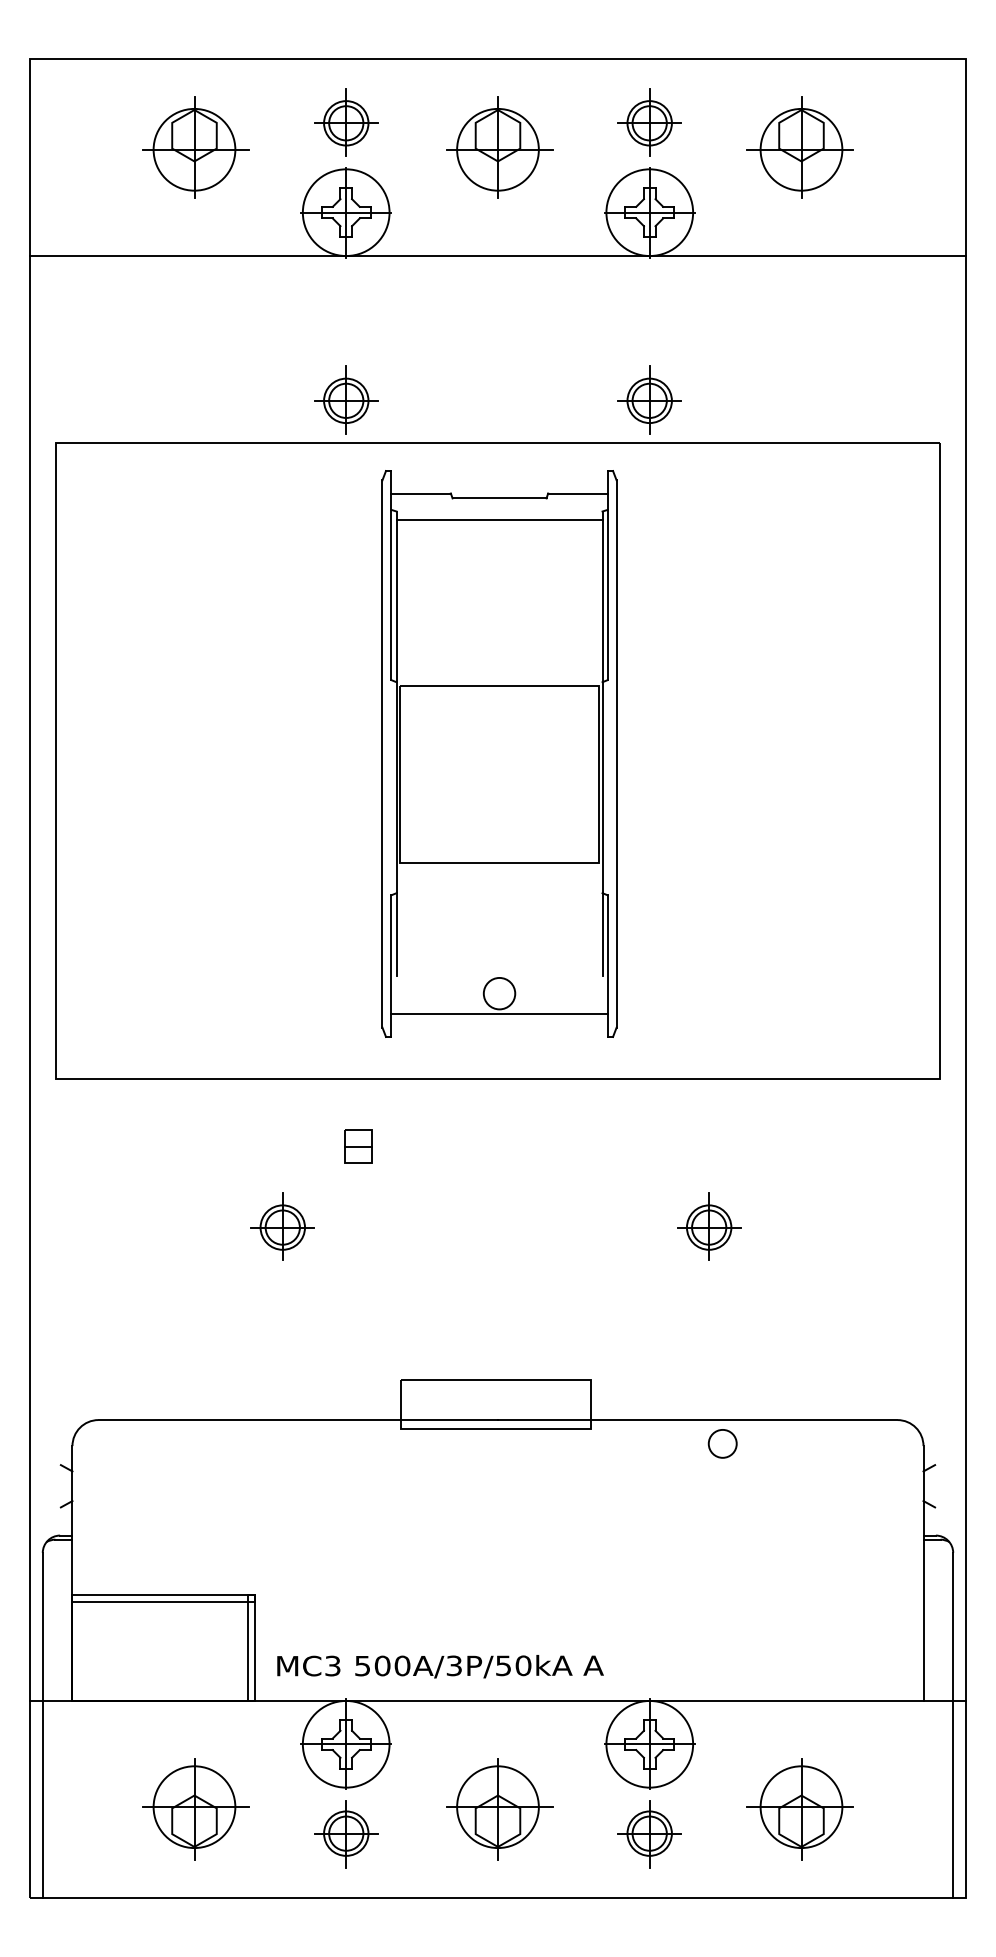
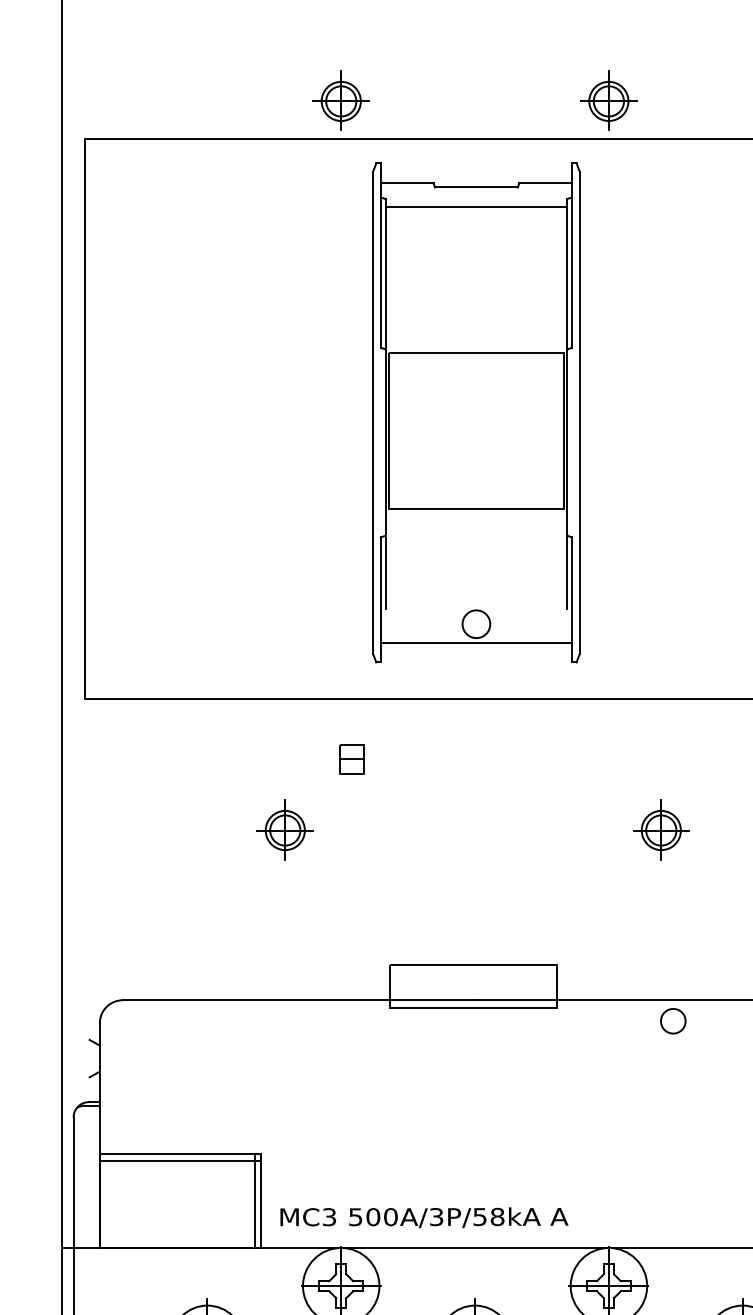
text: (523, 1665) -> (497, 1216), 500A/3P/50kA -> 500A/3P/58kA

